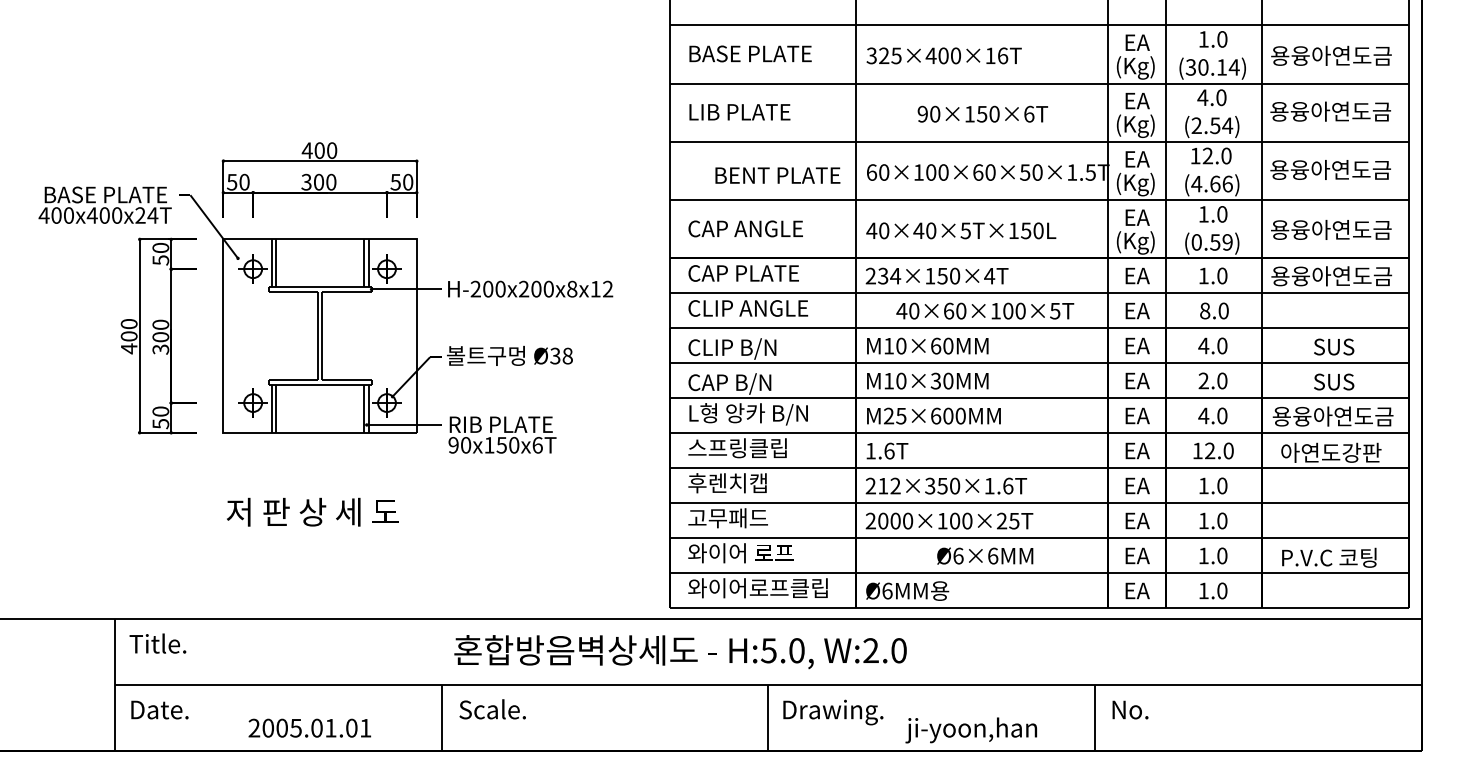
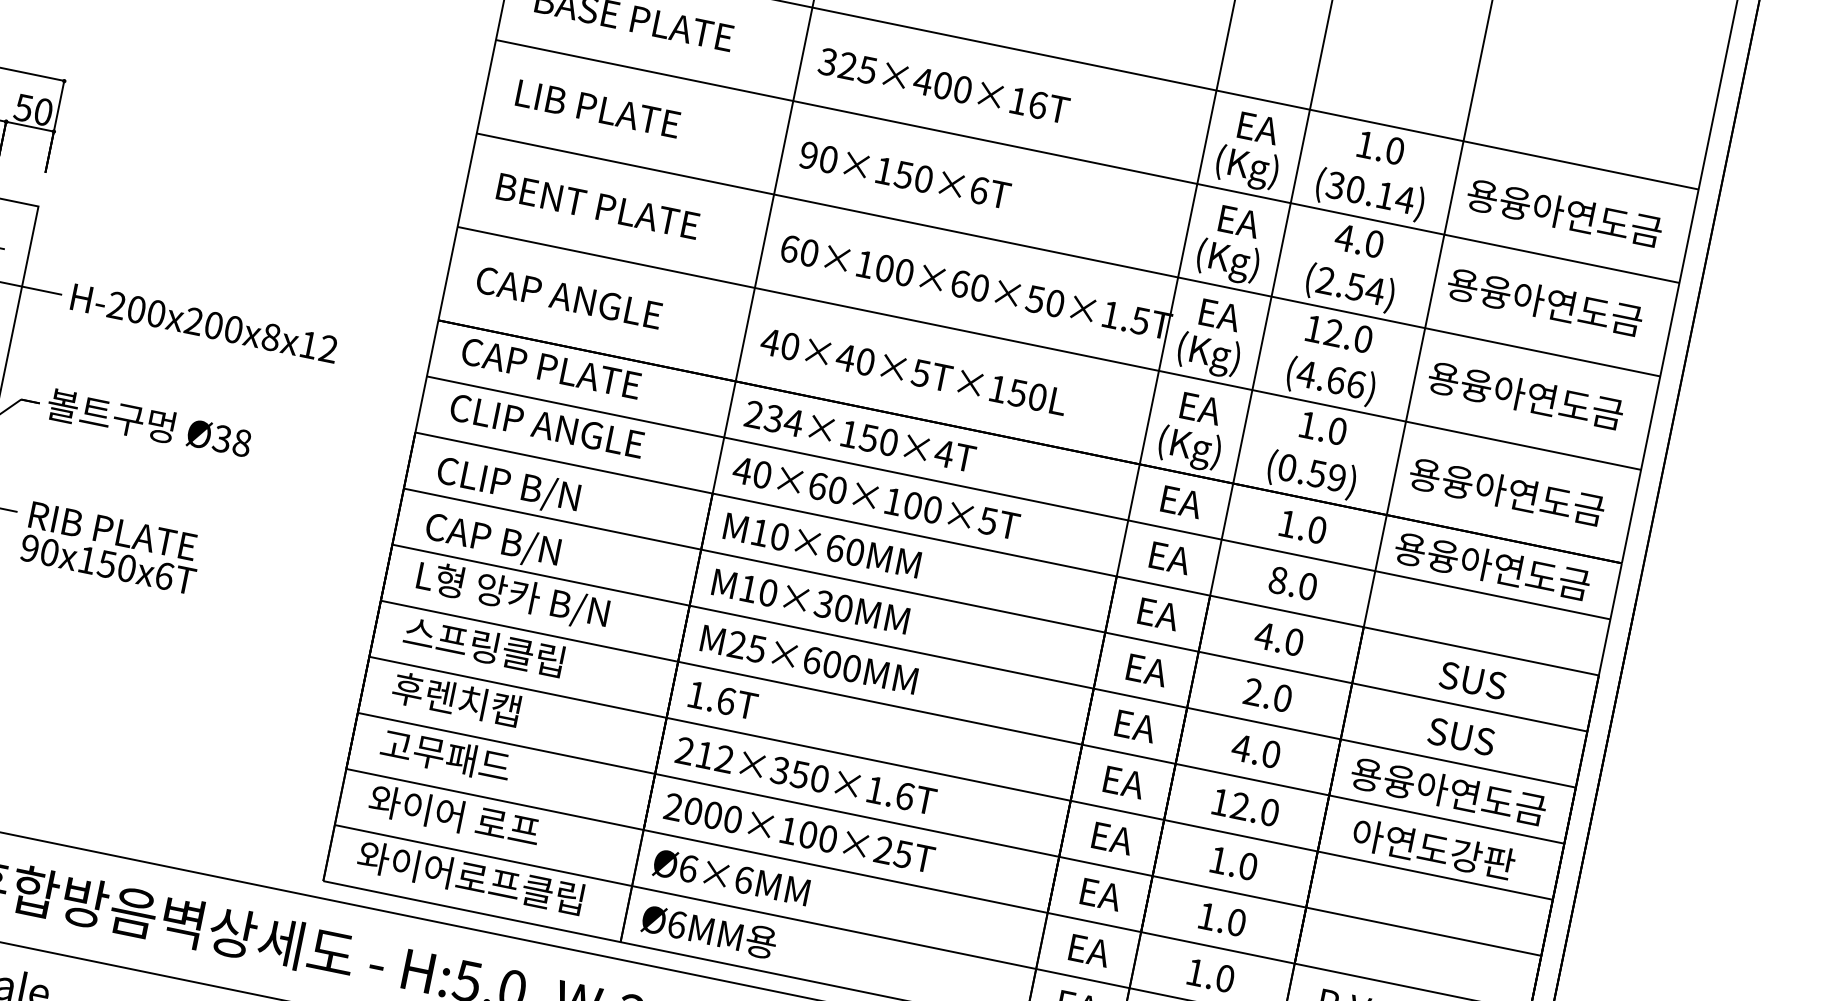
text: (982, 113) -> (904, 173), moved
text: (777, 175) -> (597, 206), moved
text: (985, 310) -> (876, 497), moved
text: (985, 555) -> (732, 876), moved

